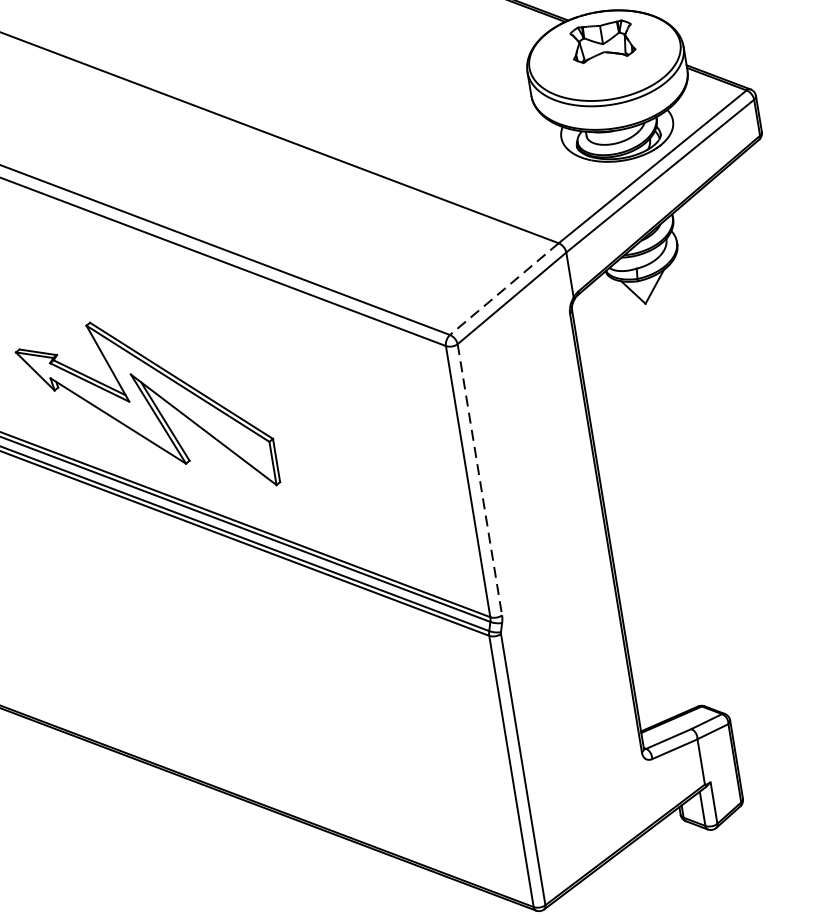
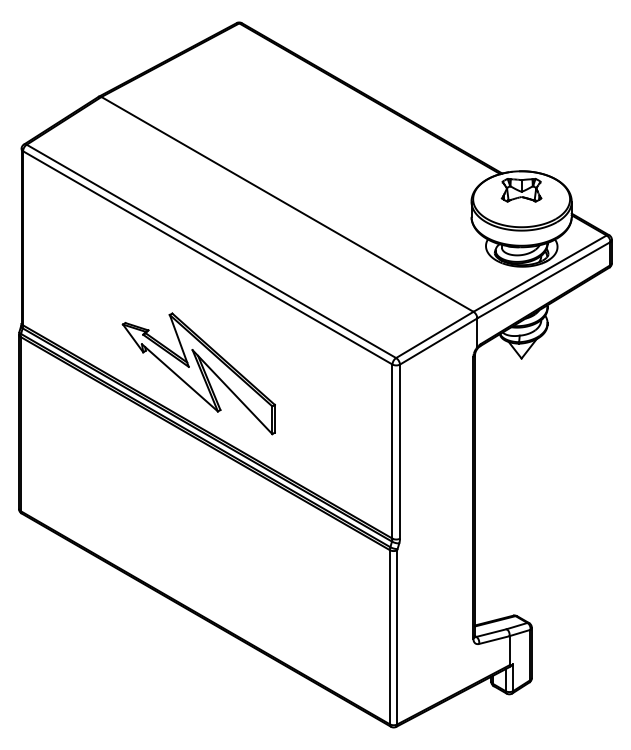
line: (503, 290) -> (434, 335), dashed -> solid
line: (480, 481) -> (400, 452), dashed -> solid

